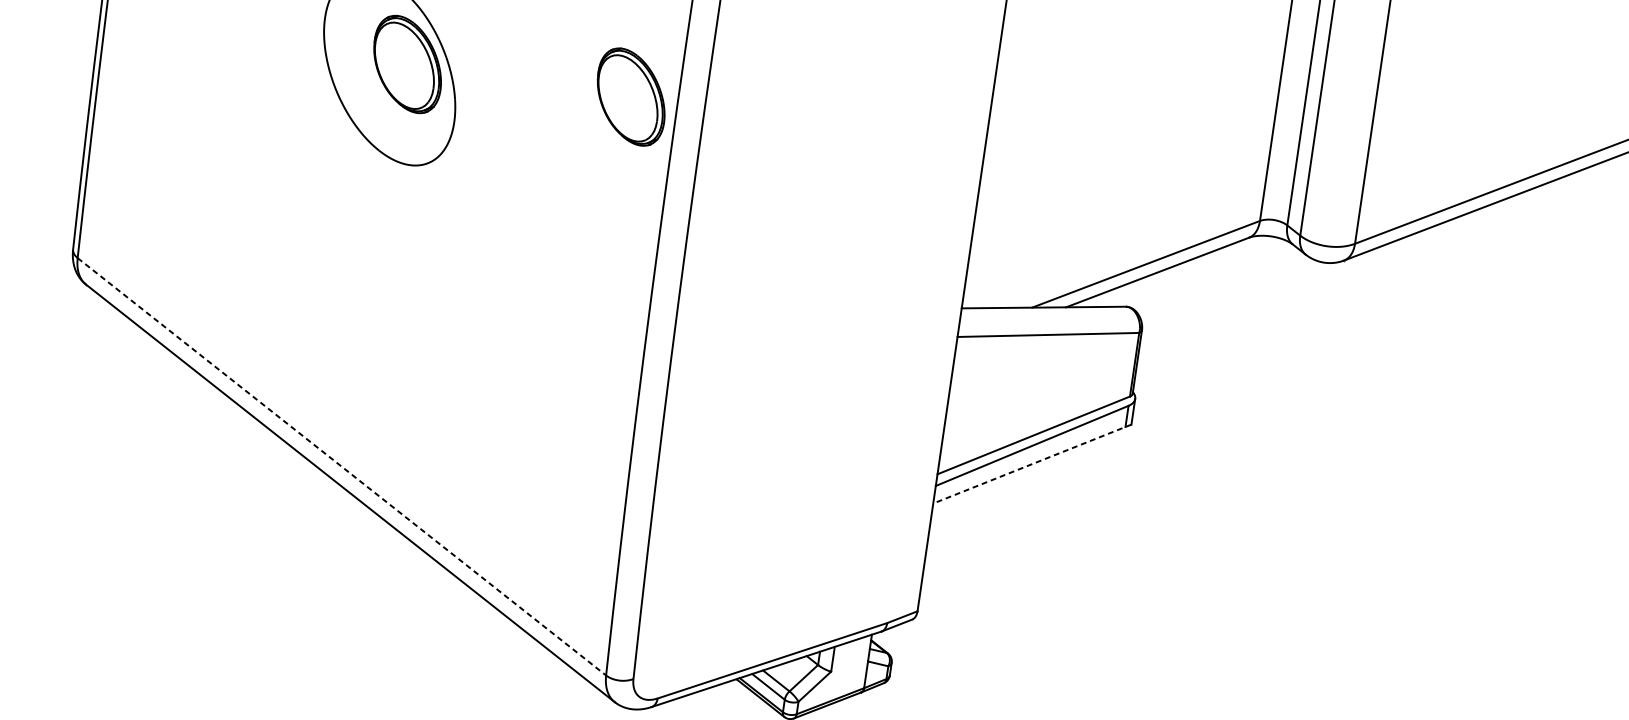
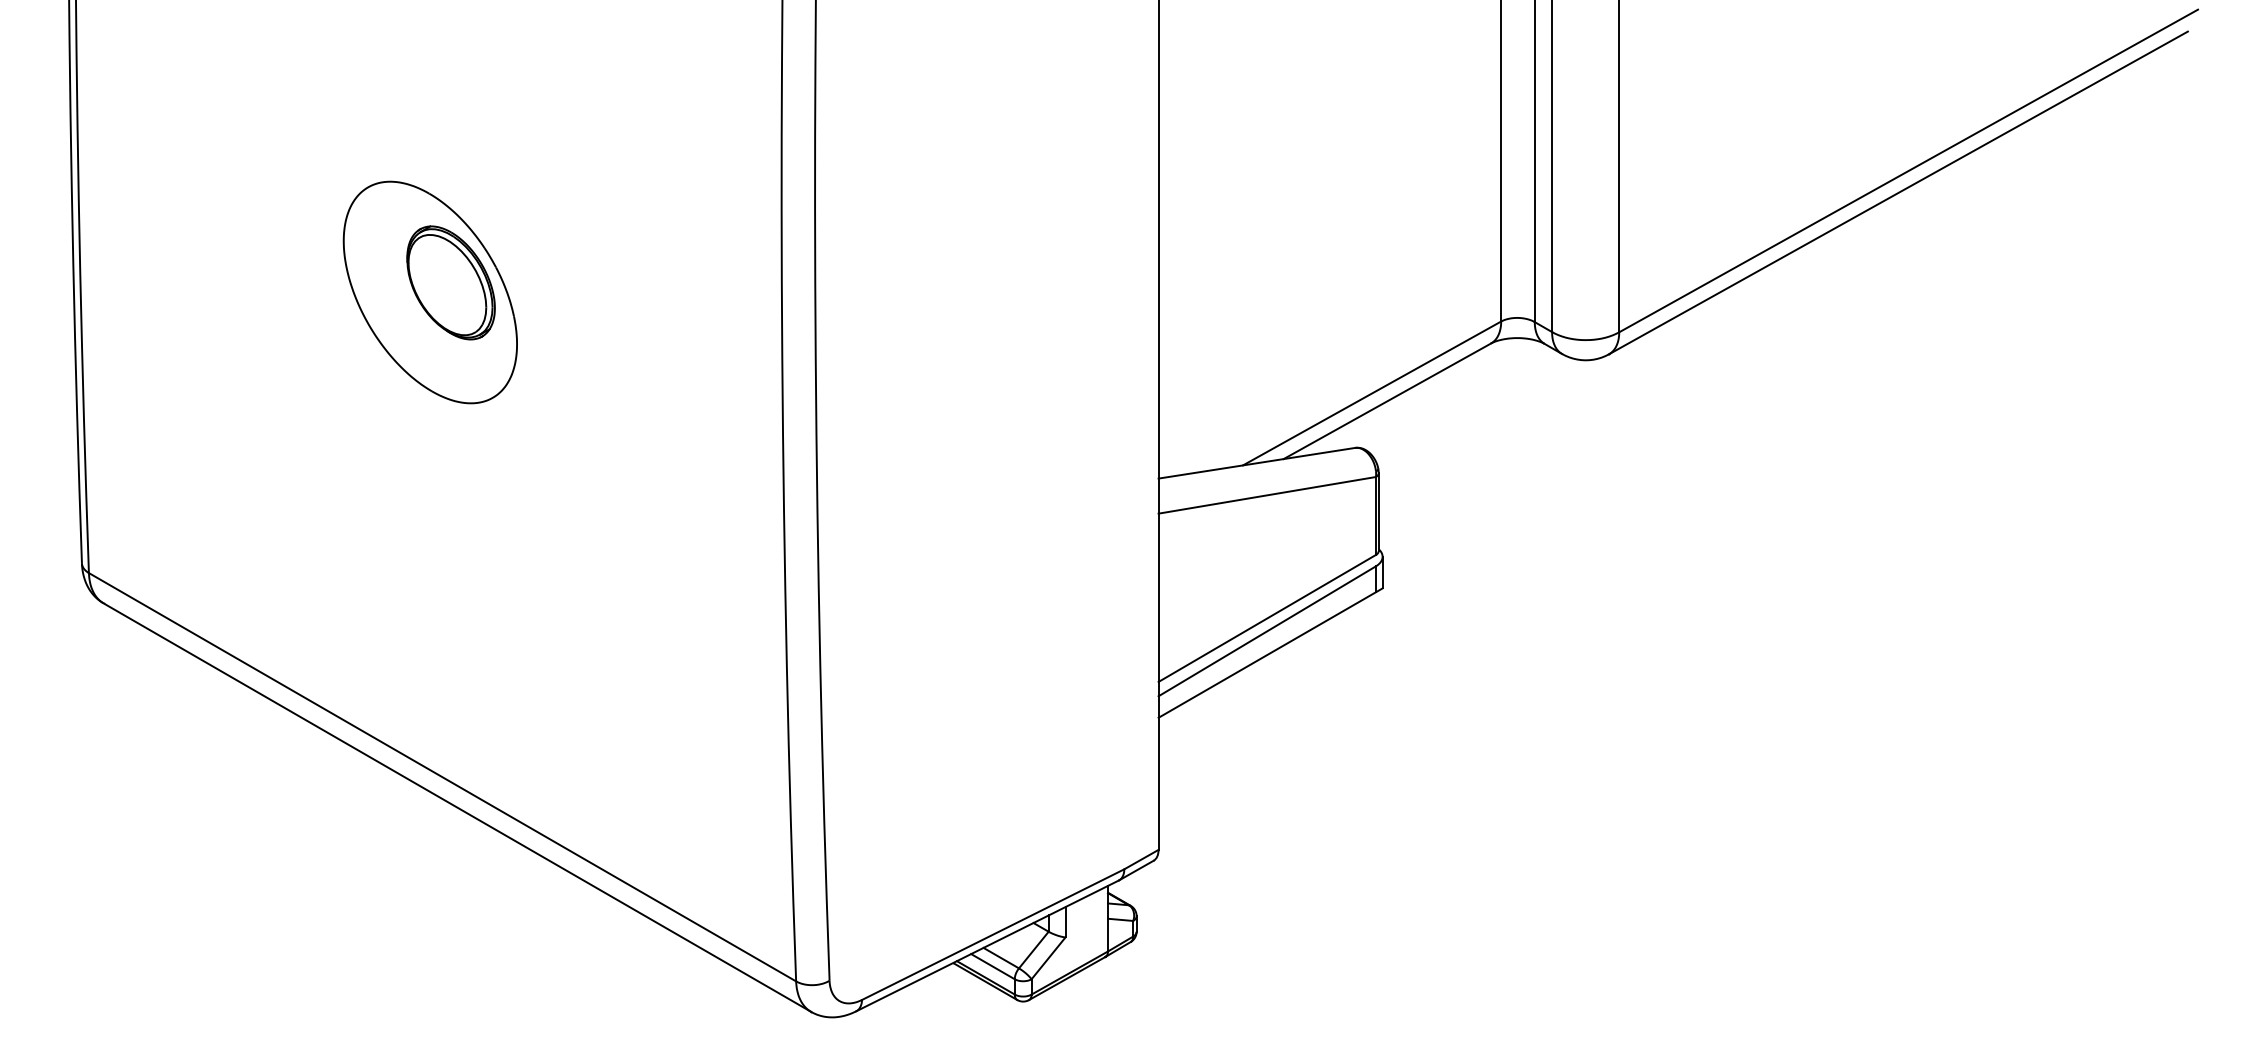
part: (630, 96) -> (724, 282), removed
line: (1032, 464) -> (1270, 653), dashed -> solid
line: (341, 467) -> (442, 777), dashed -> solid

